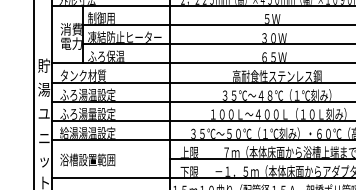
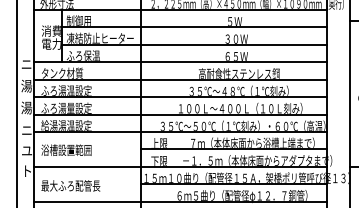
text: (43, 64) -> (26, 63), 貯 -> ニ
text: (43, 113) -> (26, 107), ユ -> 湯
text: (43, 161) -> (26, 151), ッ -> ユ

